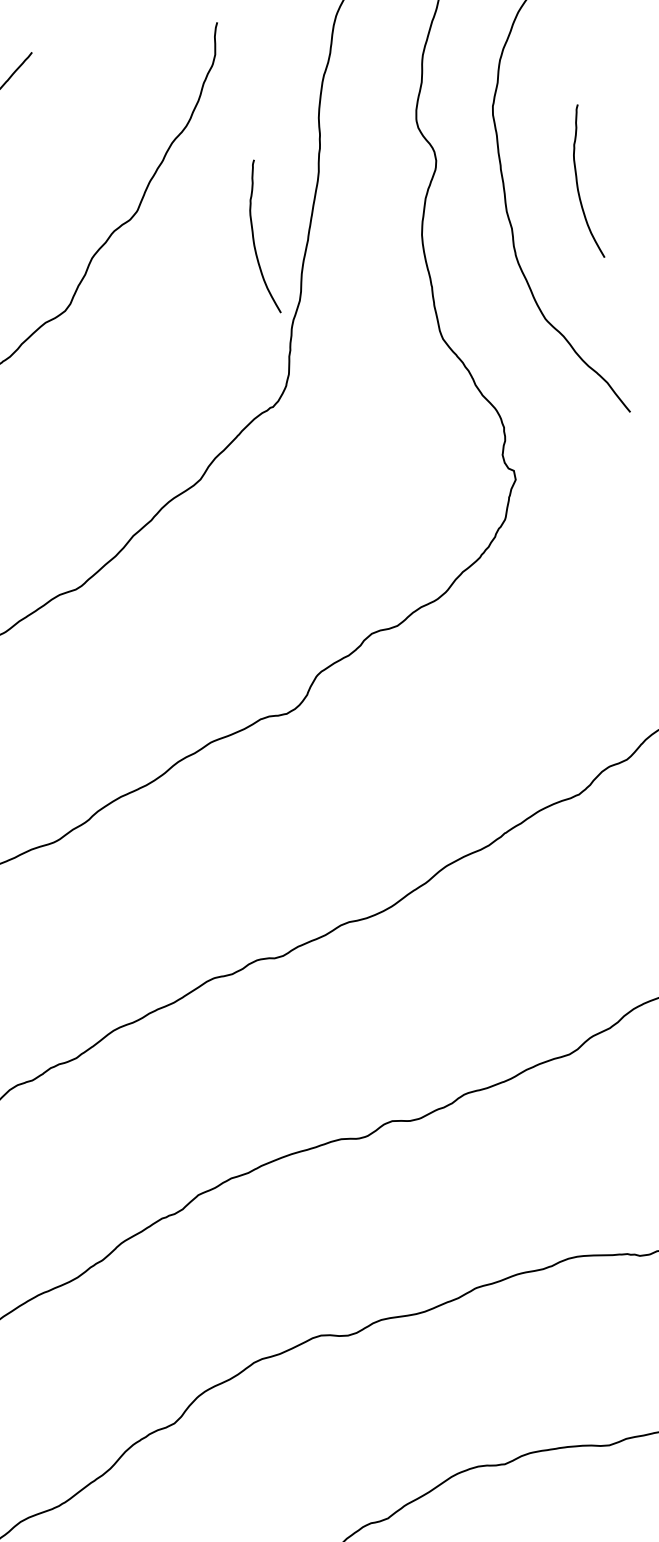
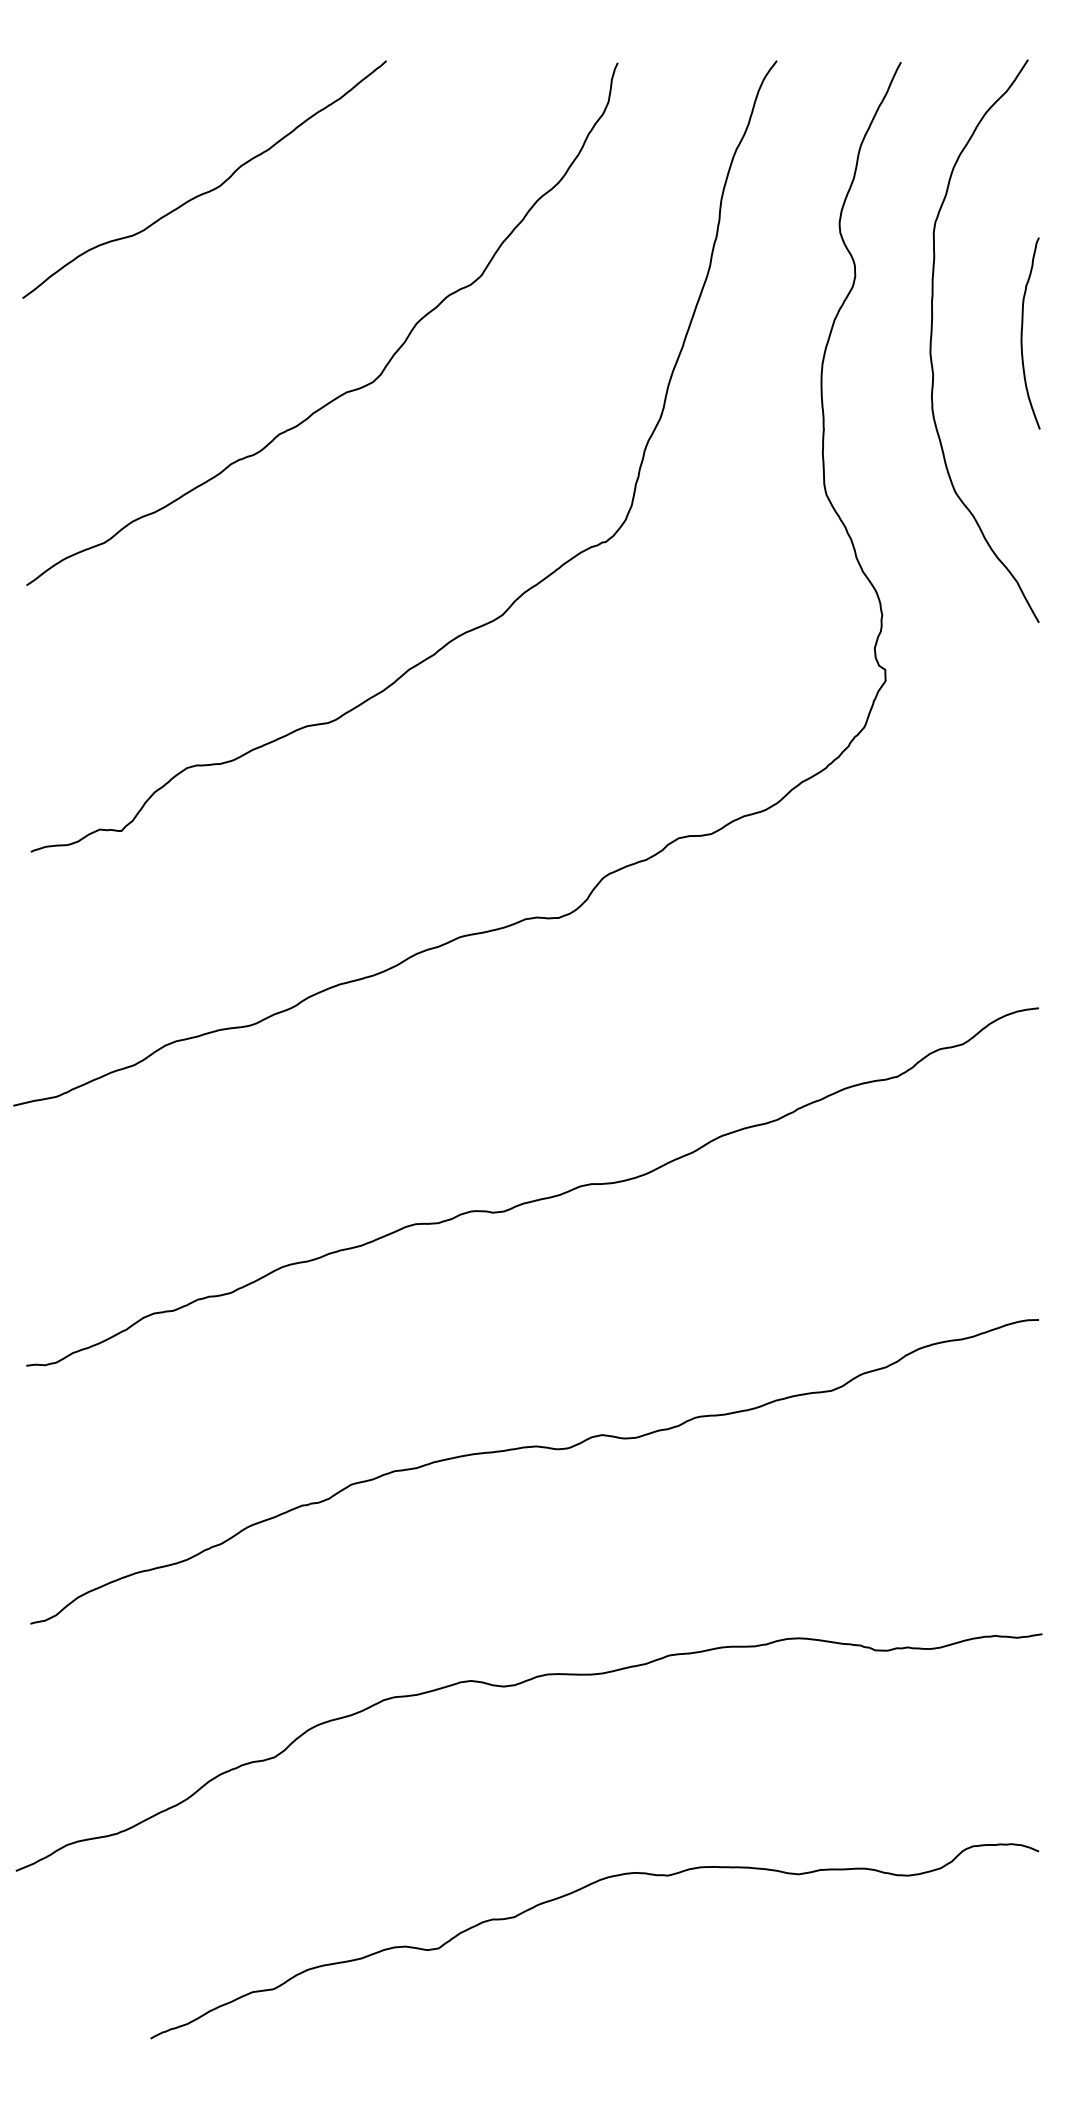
curve: (254, 238) -> (617, 333), removed

